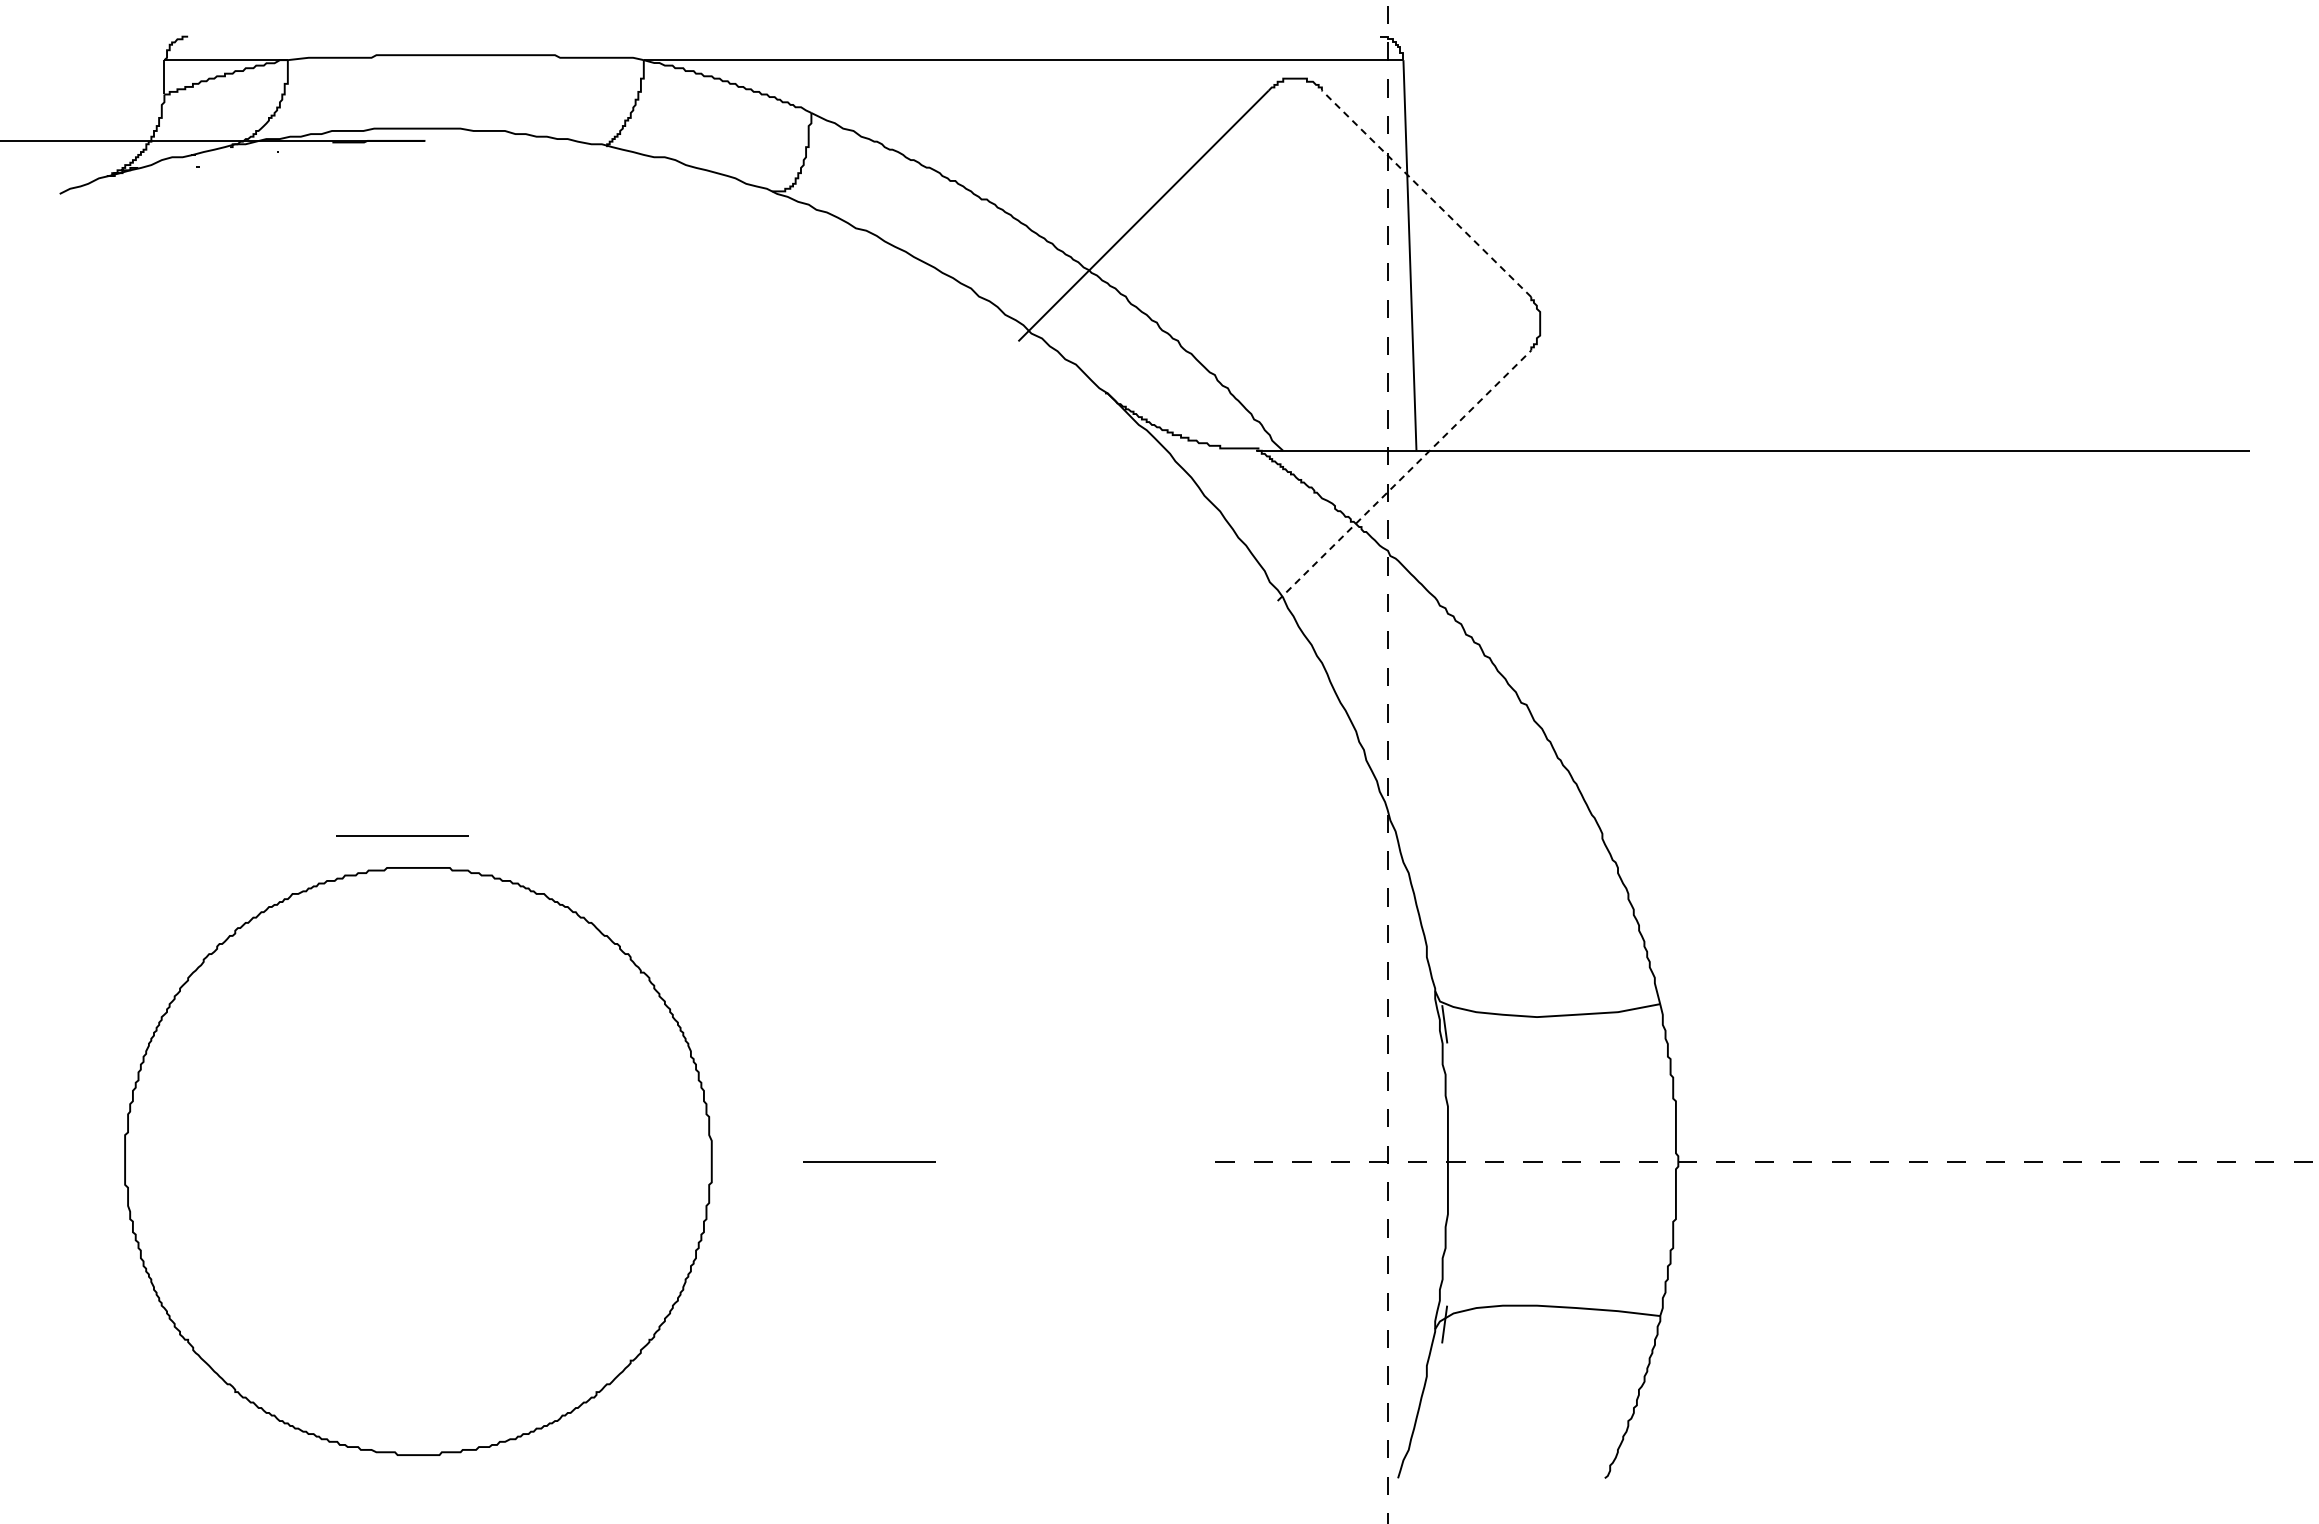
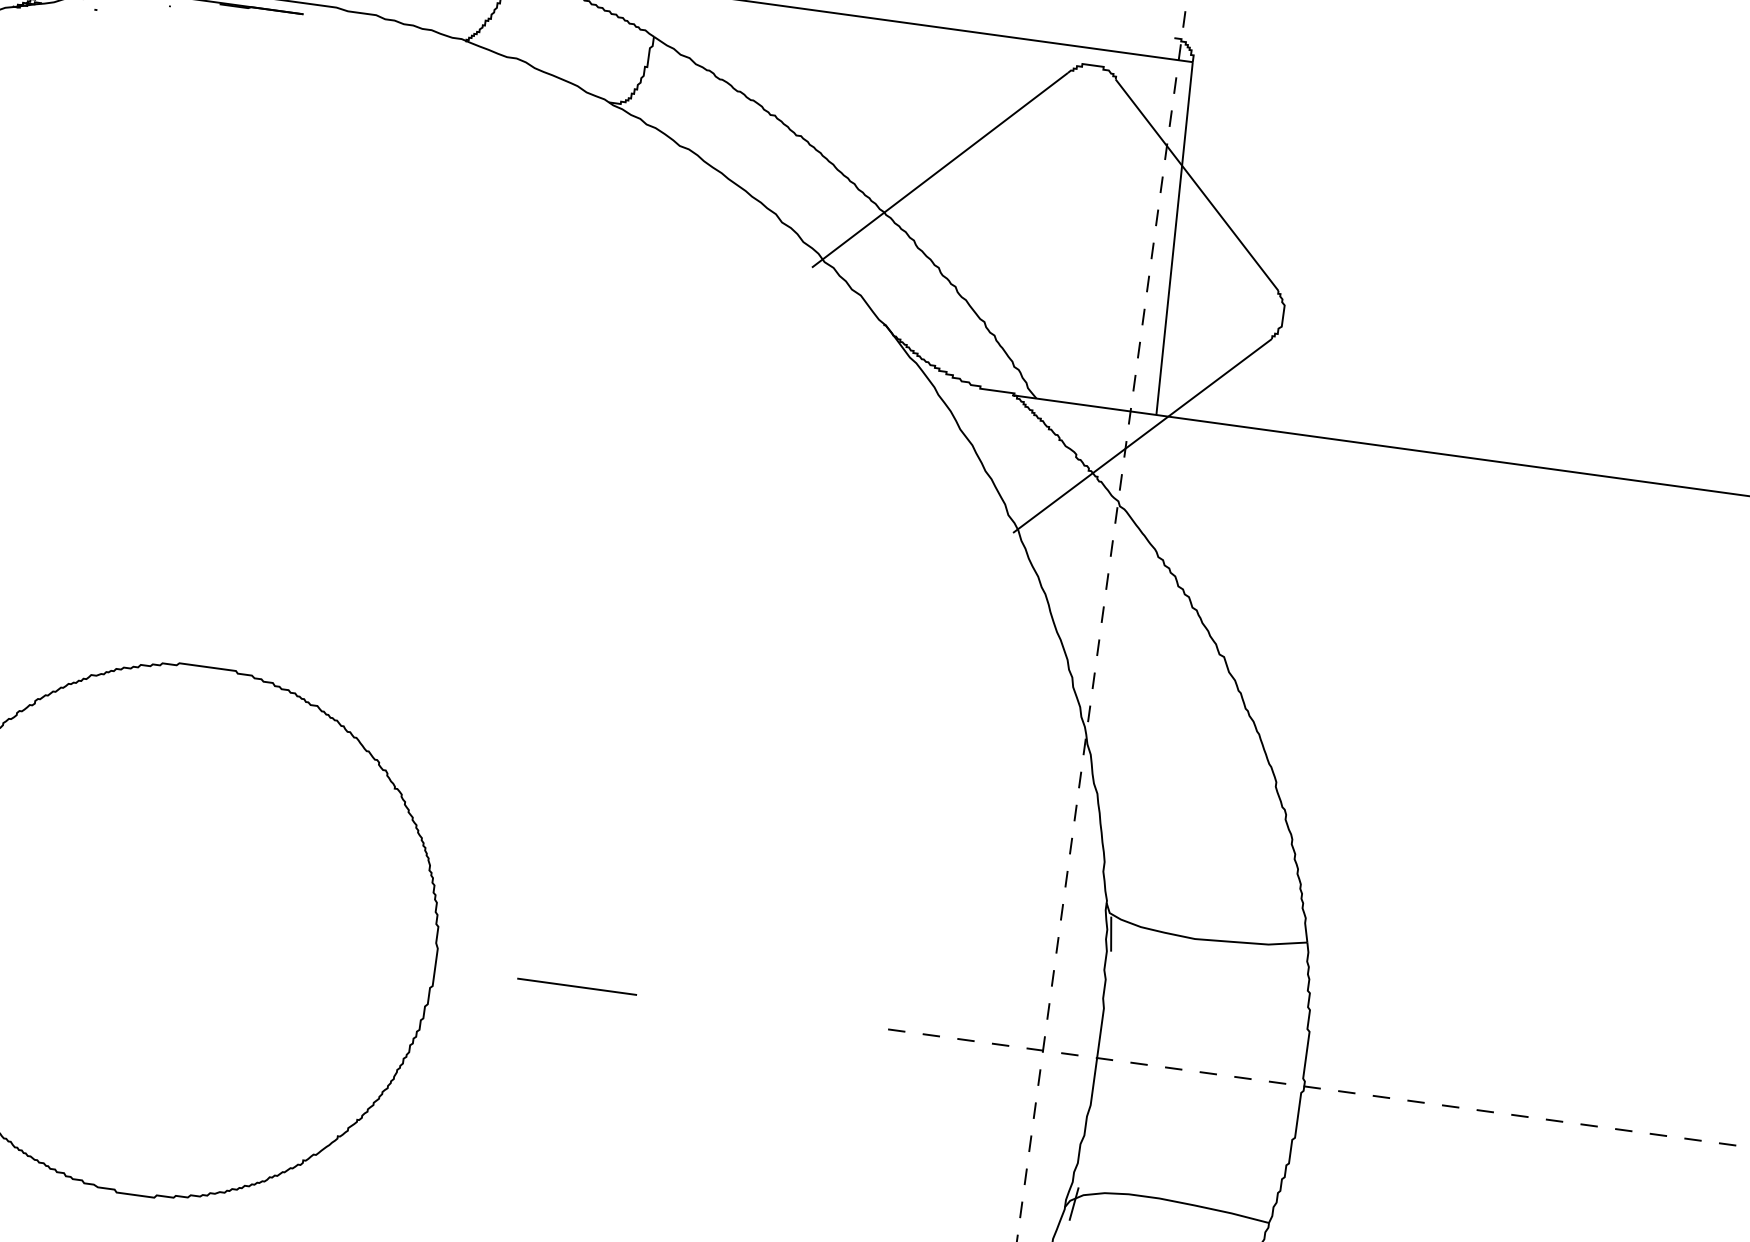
line: (1426, 193) -> (1197, 184), dashed -> solid
line: (1404, 475) -> (1142, 435), dashed -> solid
line: (402, 835) -> (197, 636), removed

